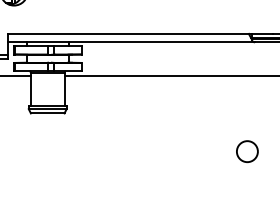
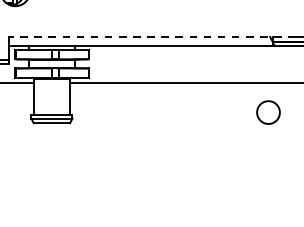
line: (139, 33) -> (151, 36), solid -> dashed
circle: (247, 151) -> (268, 112), moved

